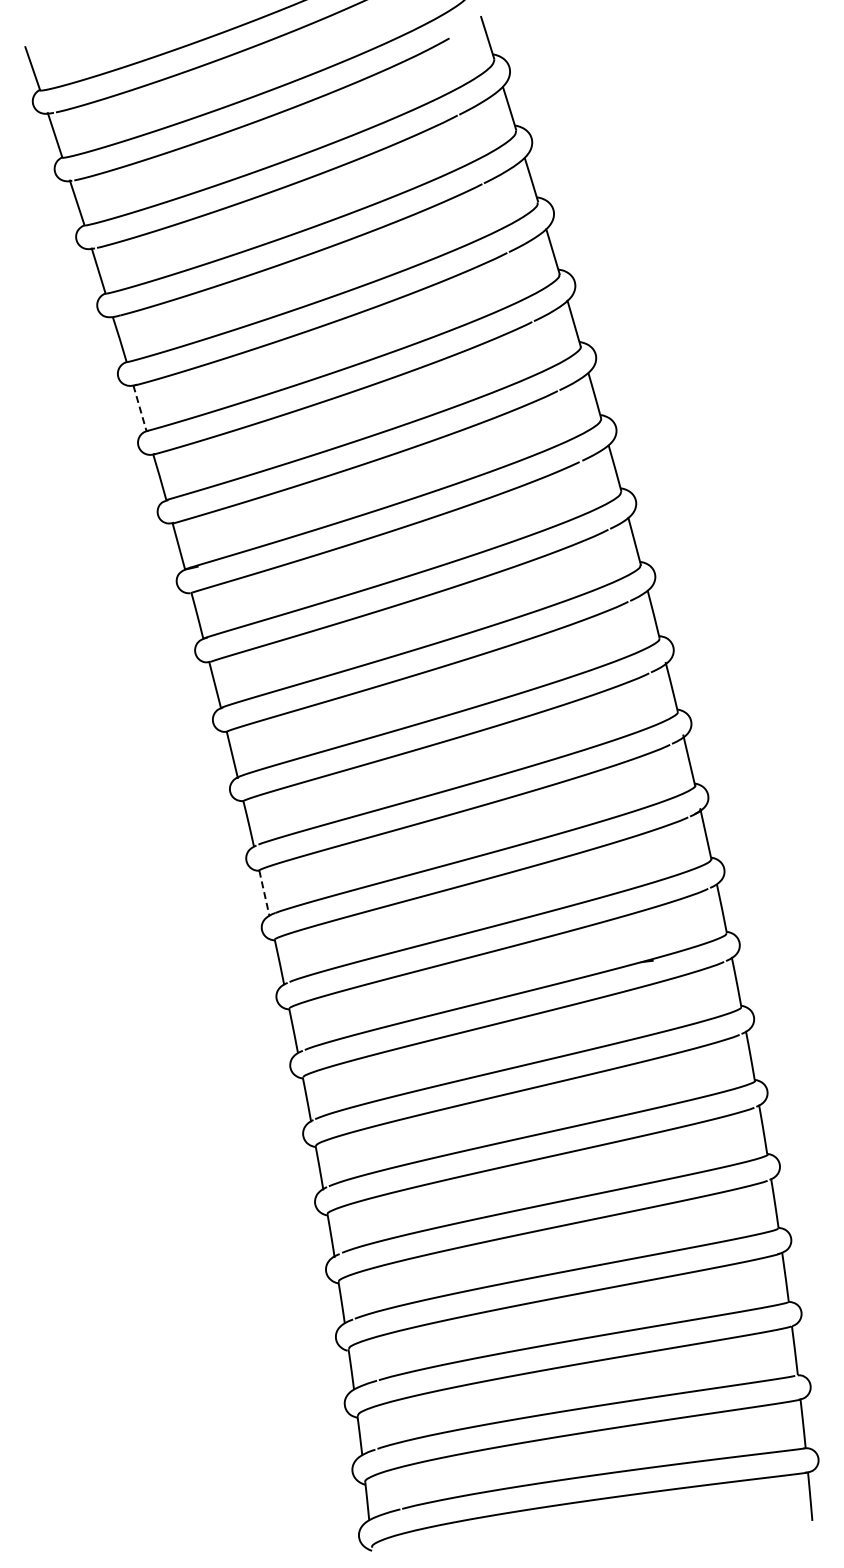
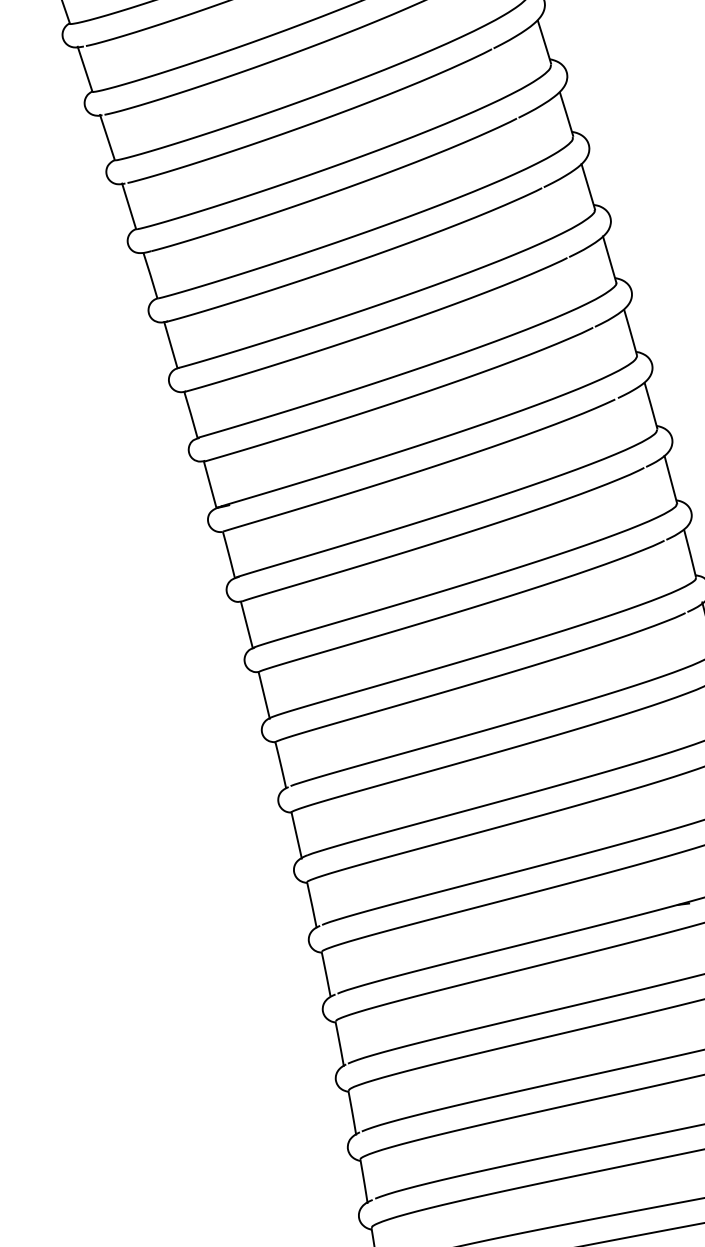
line: (139, 408) -> (170, 345), dashed -> solid
line: (264, 893) -> (296, 835), dashed -> solid

